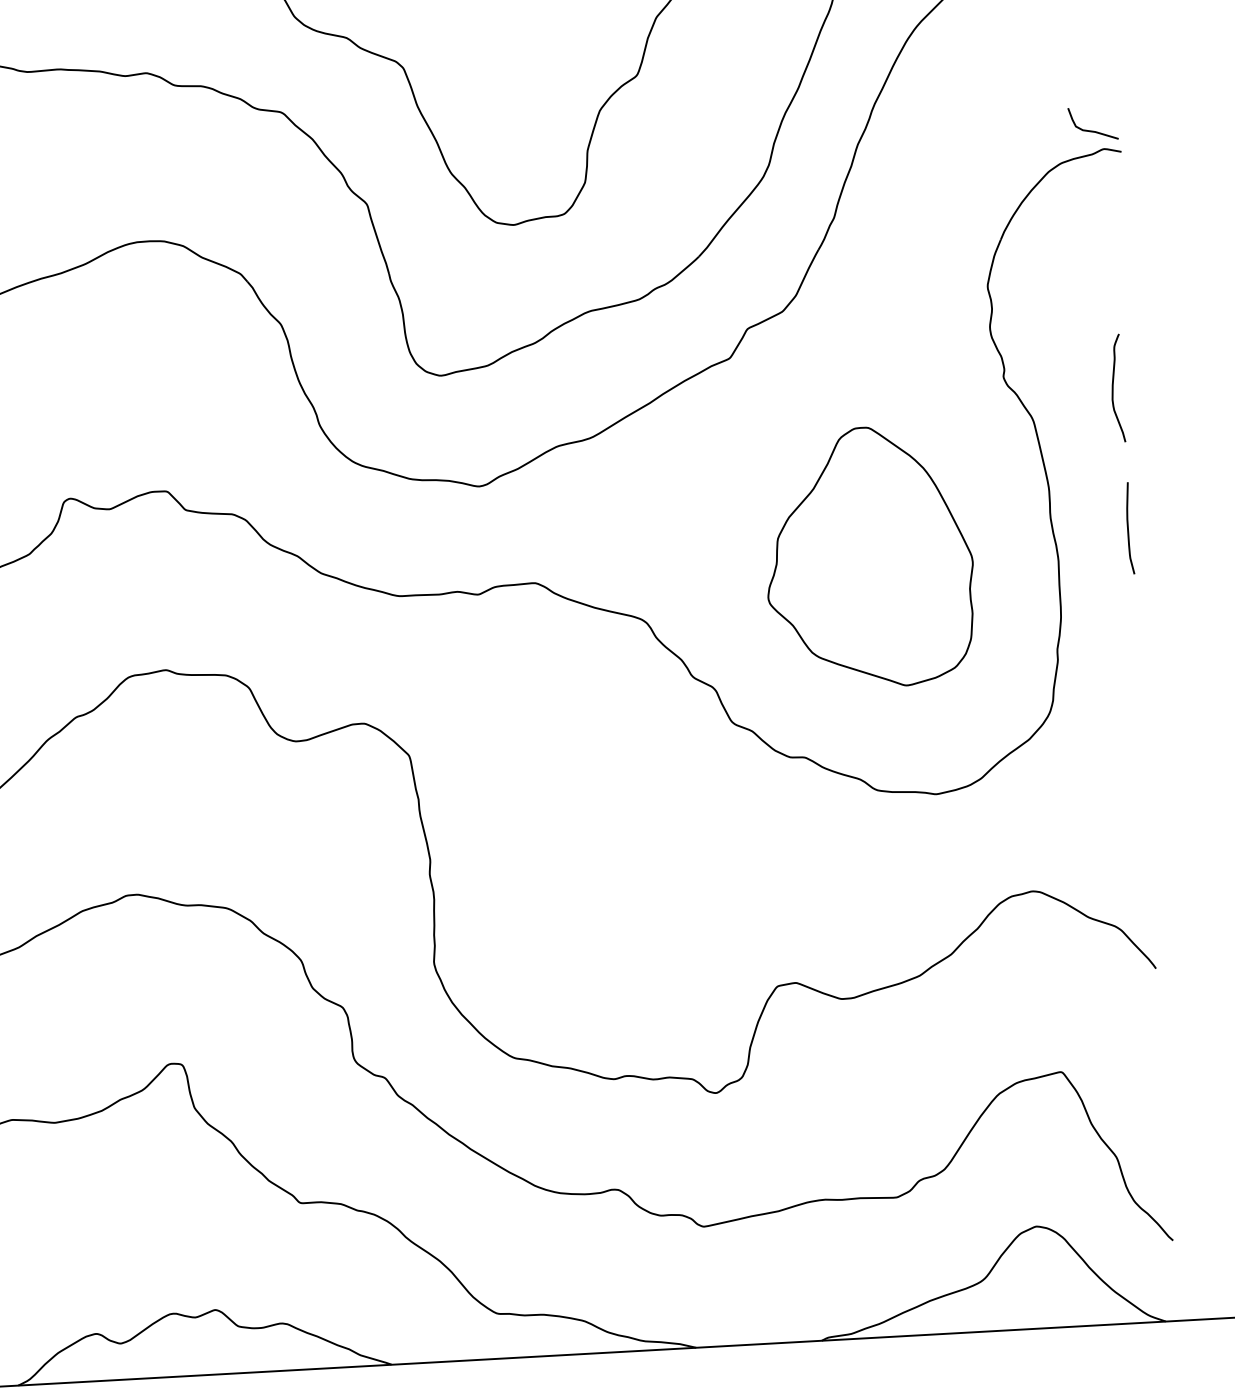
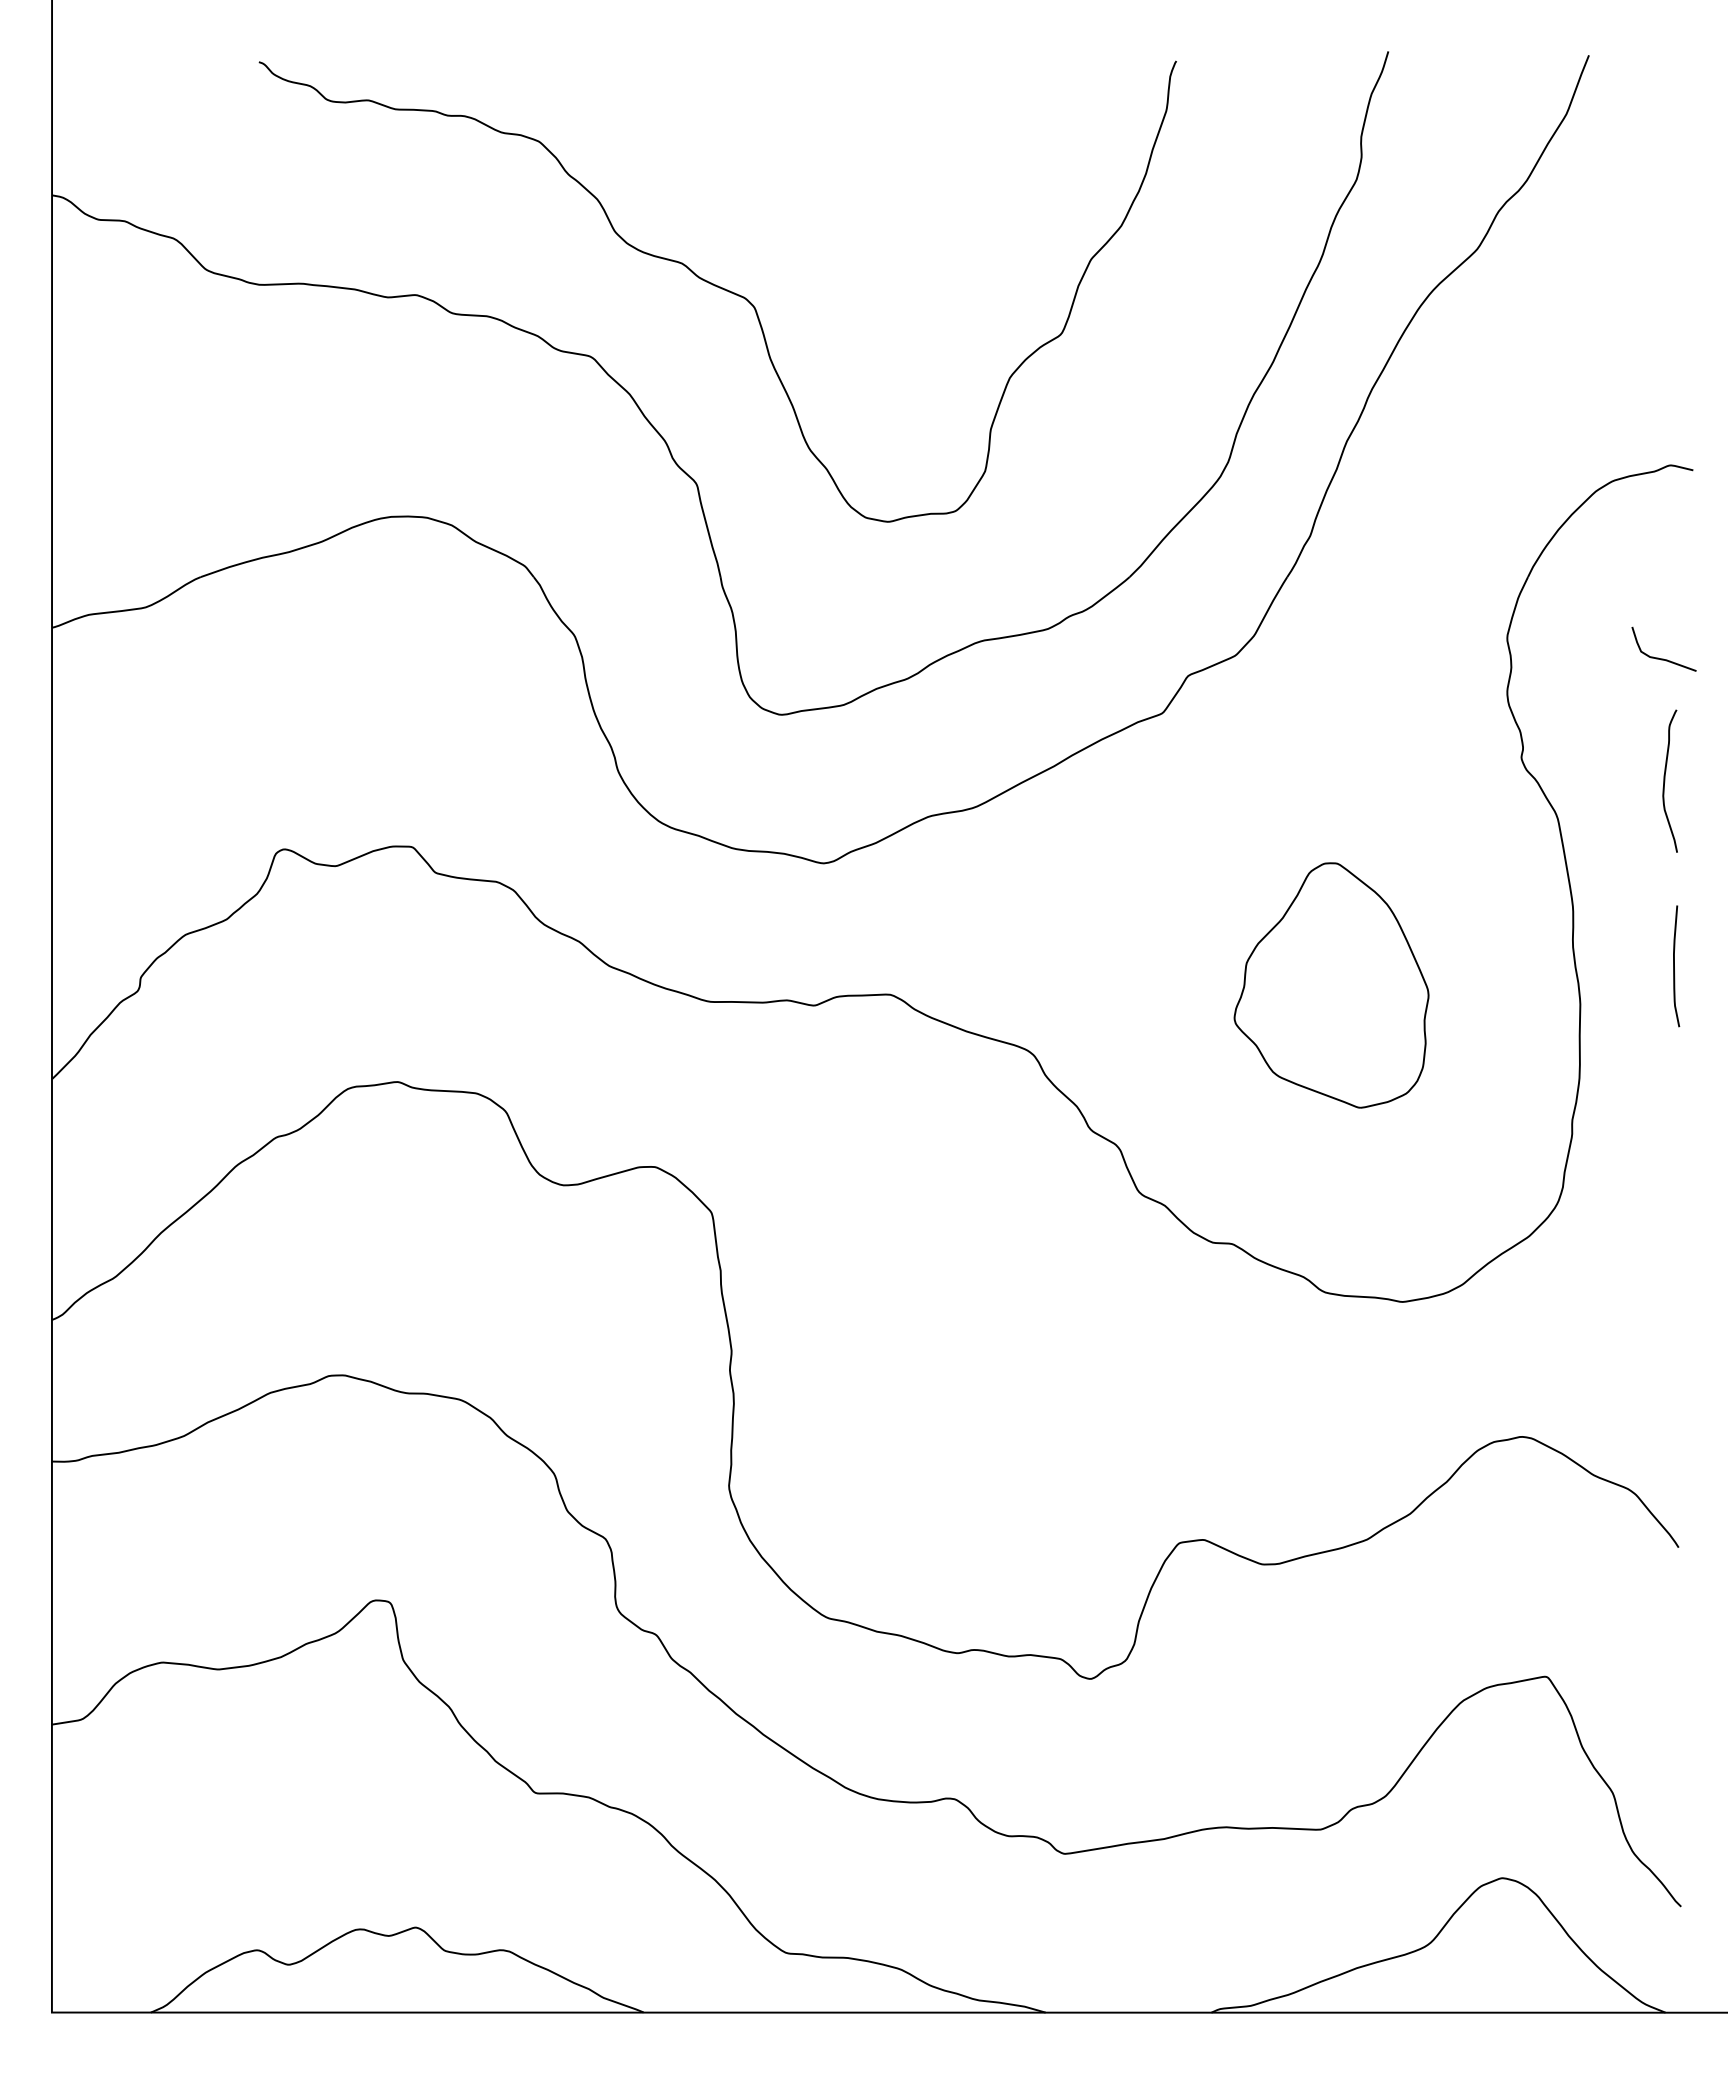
curve: (1093, 130) -> (1663, 658), moved
part: (869, 557) -> (1331, 985), size x0.71

